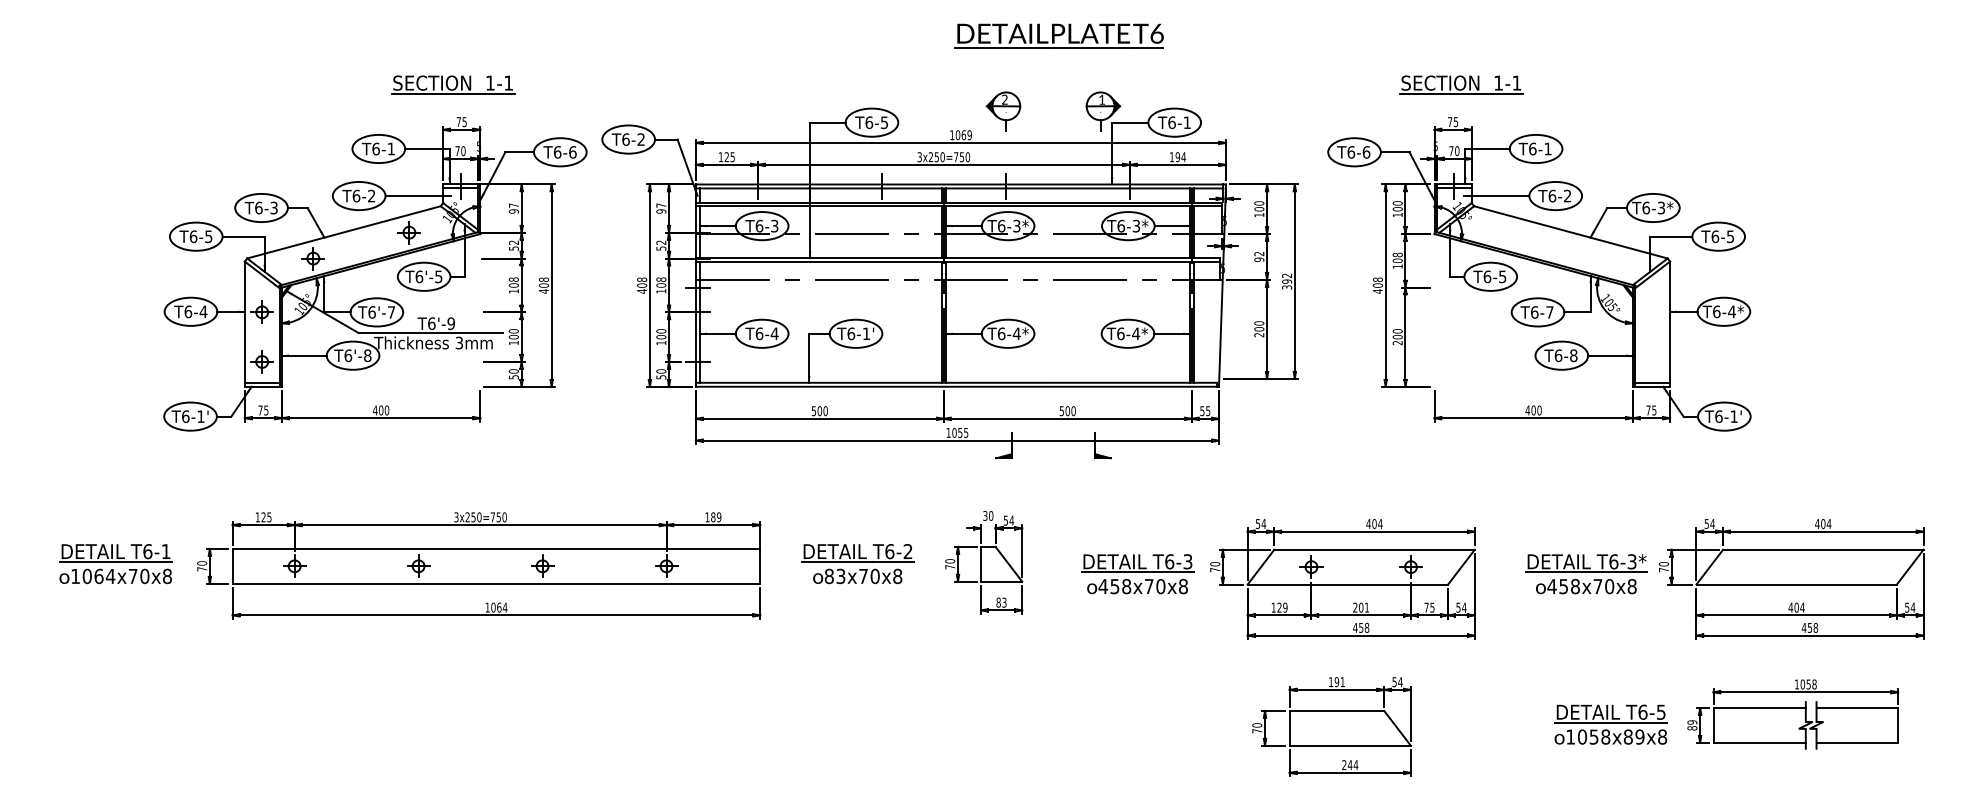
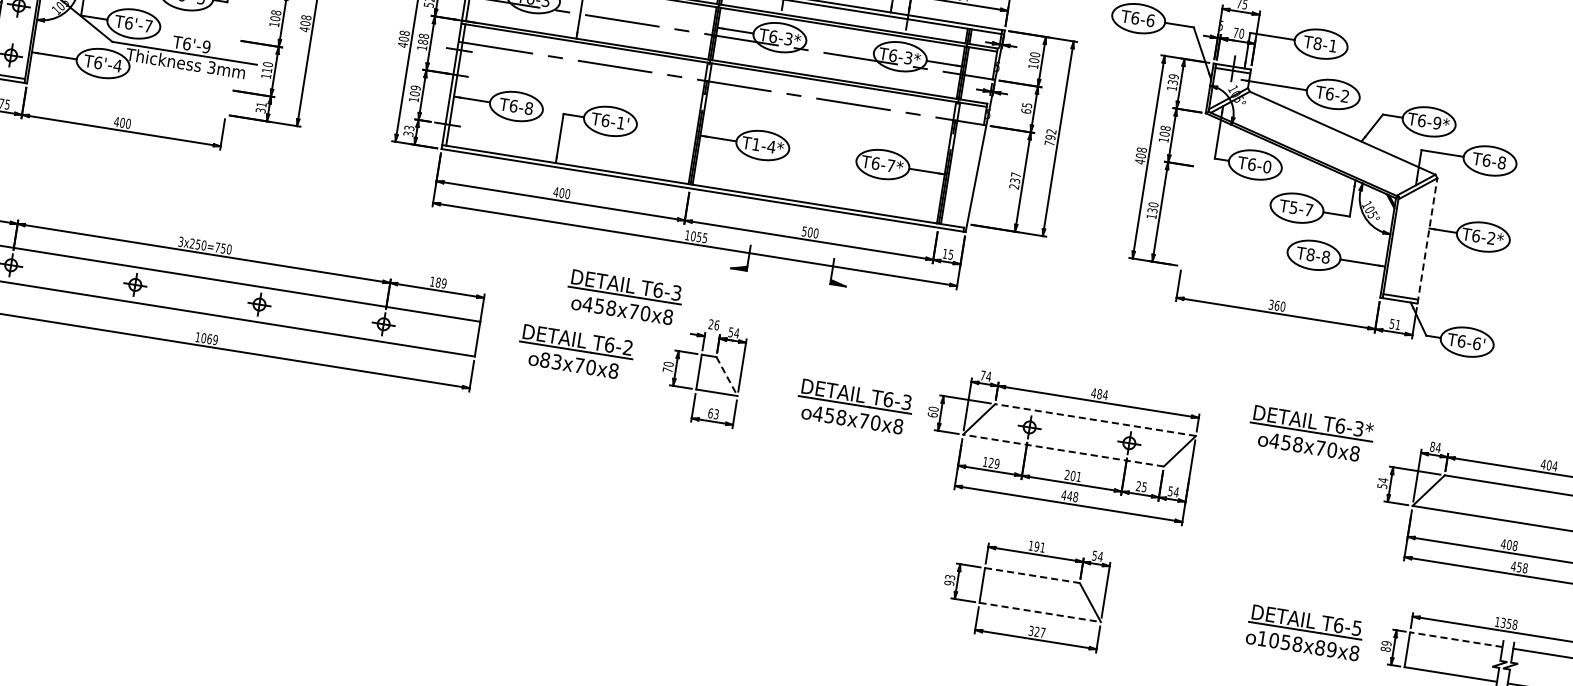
text: (1532, 148) -> (1317, 43), T6-1 -> T8-1
text: (1397, 206) -> (1173, 79), 100 -> 139
text: (1661, 207) -> (1437, 122), T6-3* -> T6-9*
text: (1730, 236) -> (1501, 162), T6-5 -> T6-8
text: (1259, 257) -> (1026, 108), 92 -> 65
text: (1502, 276) -> (1267, 166), T6-5 -> T6-0
text: (661, 285) -> (423, 42), 108 -> 188
text: (1287, 287) -> (1050, 143), 392 -> 792
text: (1731, 311) -> (1491, 237), T6-4* -> T6-2*
text: (1534, 312) -> (1293, 207), T6-7 -> T5-7
line: (1670, 324) -> (1427, 241), solid -> dashed
text: (1259, 326) -> (1015, 178), 200 -> 237
text: (661, 331) -> (415, 88), 100 -> 109
text: (774, 333) -> (528, 108), T6-4 -> T6-8
text: (1001, 333) -> (756, 144), T6-4* -> T1-4*
text: (1136, 333) -> (891, 165), T6-4* -> T6-7*
text: (513, 336) -> (266, 69), 100 -> 110
text: (1397, 339) -> (1151, 213), 200 -> 130
text: (367, 355) -> (117, 65), T6'-8 -> T6'-4
text: (1558, 355) -> (1310, 254), T6-8 -> T8-8
text: (513, 374) -> (260, 107), 50 -> 31
text: (661, 374) -> (409, 131), 50 -> 33
text: (1530, 410) -> (1273, 305), 400 -> 360
text: (1651, 410) -> (1395, 324), 75 -> 51
text: (813, 411) -> (555, 192), 500 -> 400
text: (1202, 411) -> (945, 254), 55 -> 15
text: (1734, 416) -> (1477, 343), T6-1' -> T6-6'
part: (896, 503) -> (624, 297), added
text: (988, 515) -> (714, 324), 30 -> 26
text: (1374, 523) -> (1099, 393), 404 -> 484
text: (1706, 523) -> (1432, 446), 54 -> 84
text: (1258, 524) -> (983, 376), 54 -> 74
line: (1374, 549) -> (1095, 419), solid -> dashed
line: (1008, 564) -> (726, 376), solid -> dashed
text: (1663, 566) -> (1382, 482), 70 -> 54
text: (1215, 569) -> (933, 414), 70 -> 60
part: (1586, 574) -> (1311, 434), moved
line: (1347, 584) -> (1063, 450), solid -> dashed
text: (998, 602) -> (710, 413), 83 -> 63
text: (504, 607) -> (214, 339), 1064 -> 1069
text: (1426, 607) -> (1138, 486), 75 -> 25
text: (1802, 607) -> (1515, 545), 404 -> 408
text: (1360, 627) -> (1069, 495), 458 -> 448
text: (1802, 684) -> (1502, 622), 1058 -> 1358
line: (1759, 708) -> (1456, 640), solid -> dashed
line: (1337, 710) -> (1033, 575), solid -> dashed
text: (1257, 728) -> (950, 580), 70 -> 93
line: (1350, 745) -> (1040, 612), solid -> dashed
text: (1350, 765) -> (1037, 632), 244 -> 327

